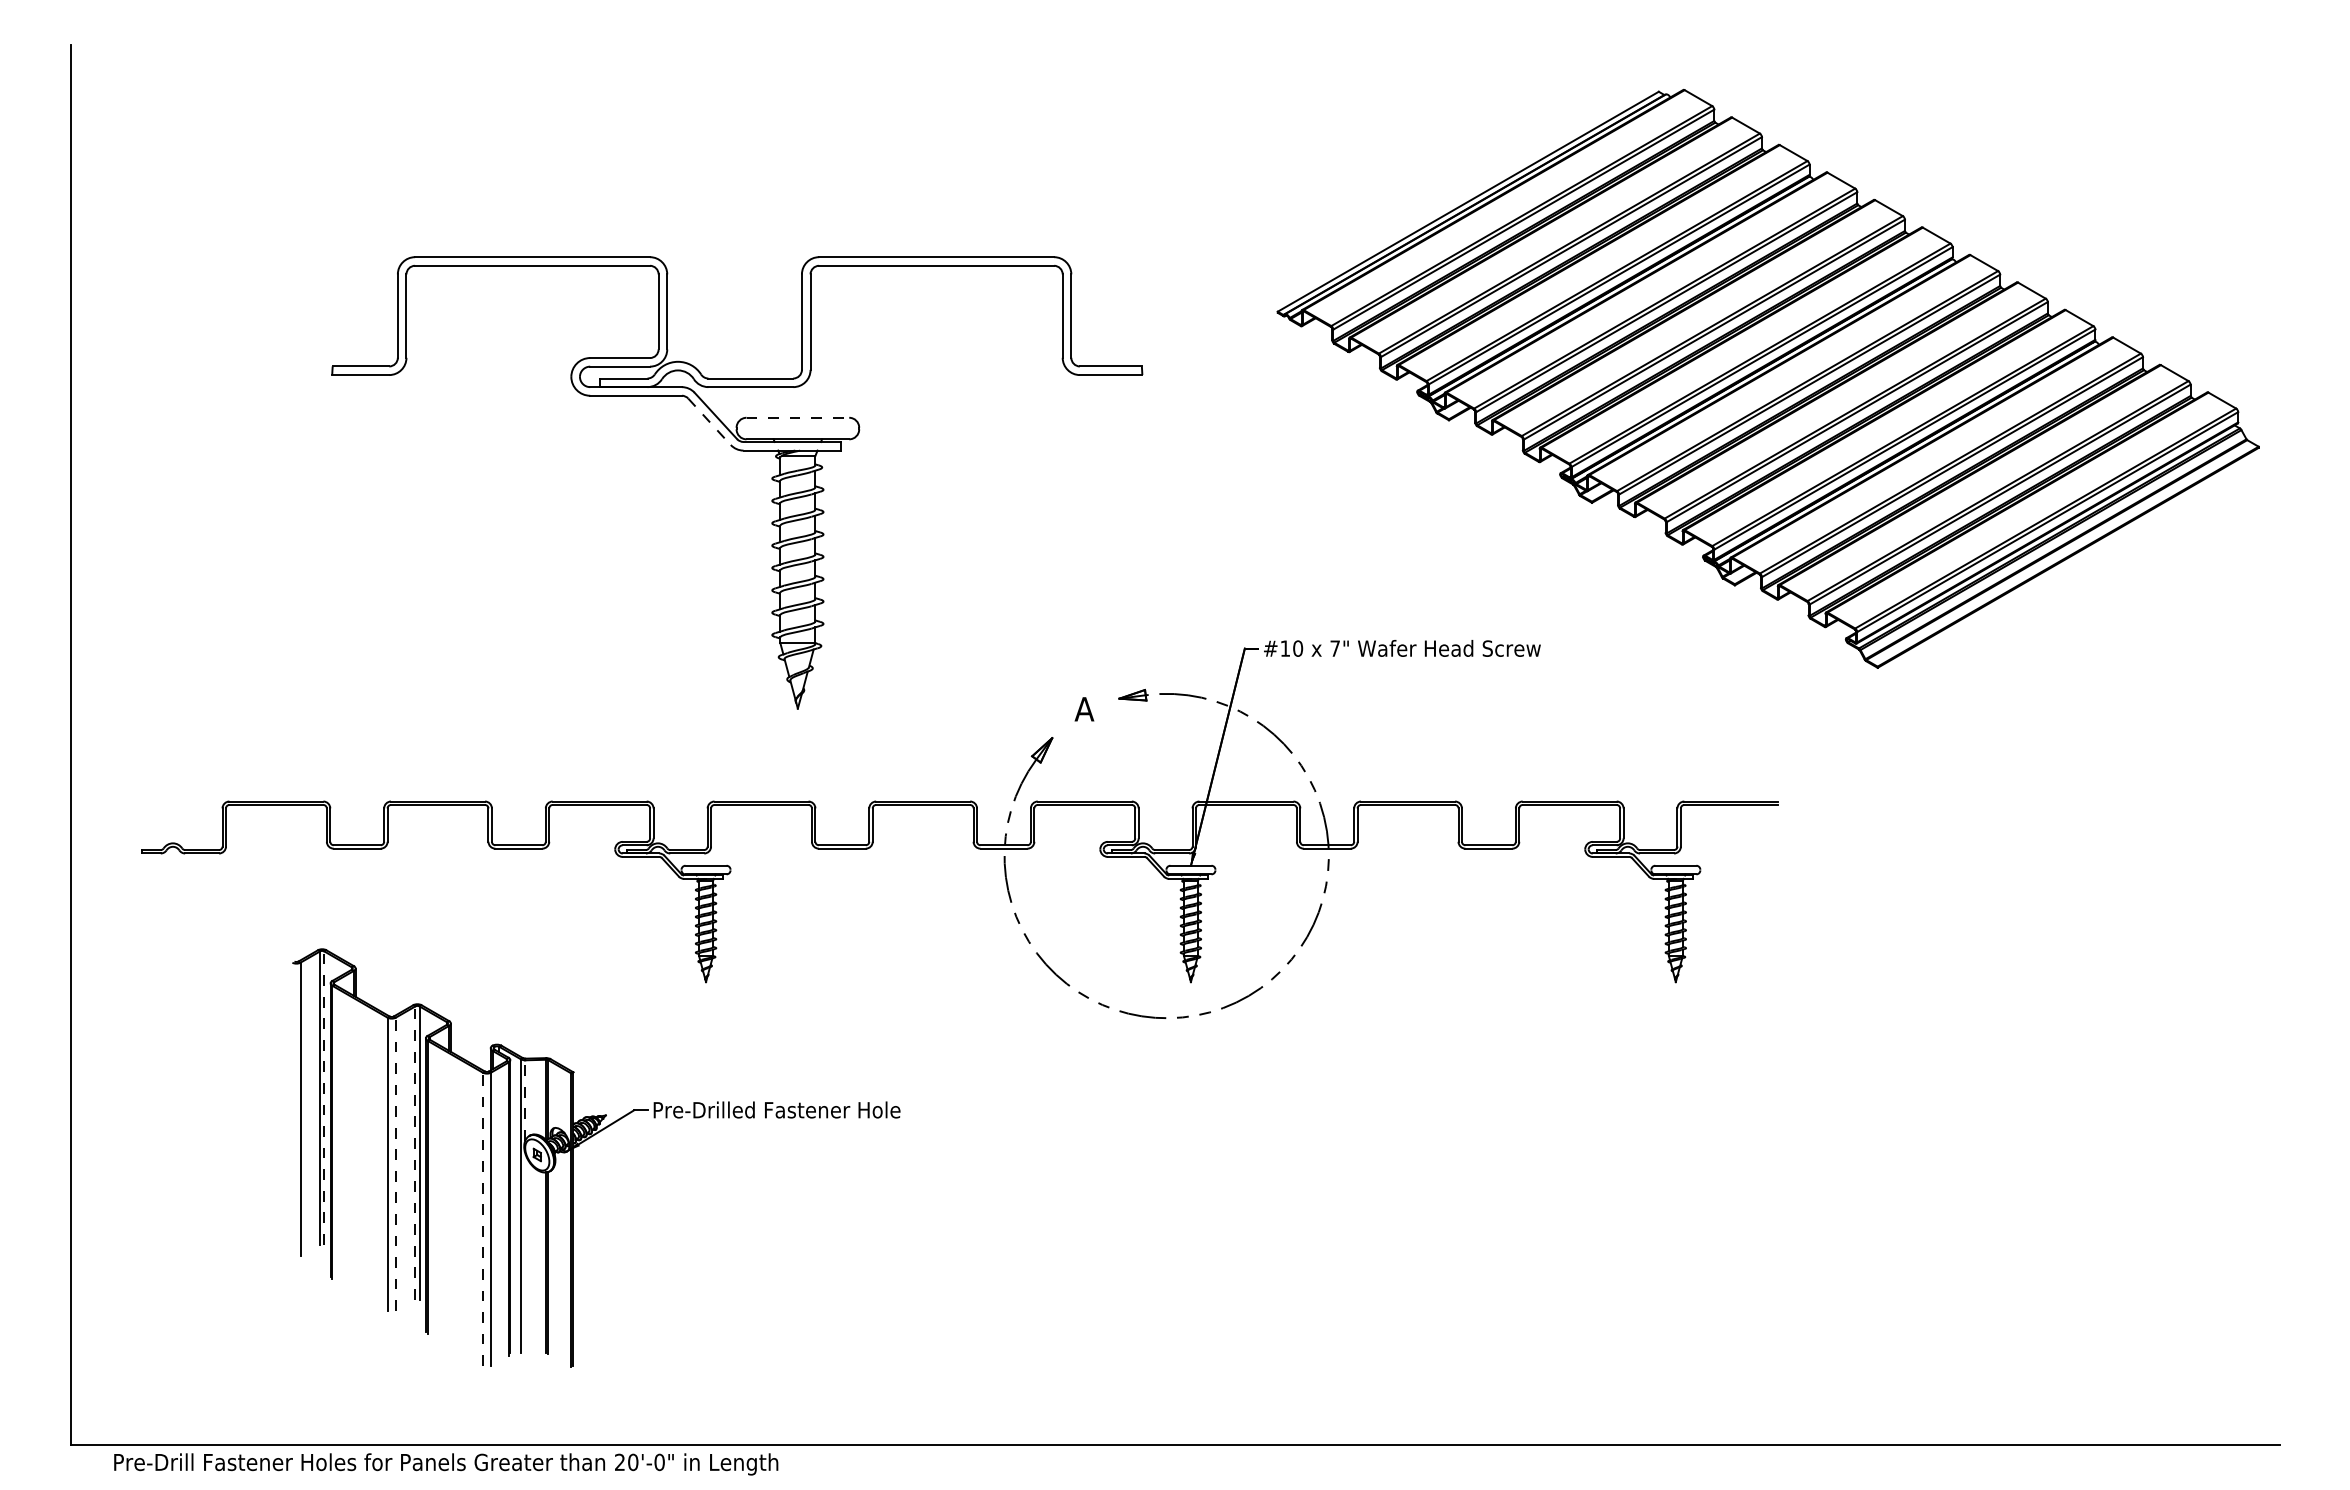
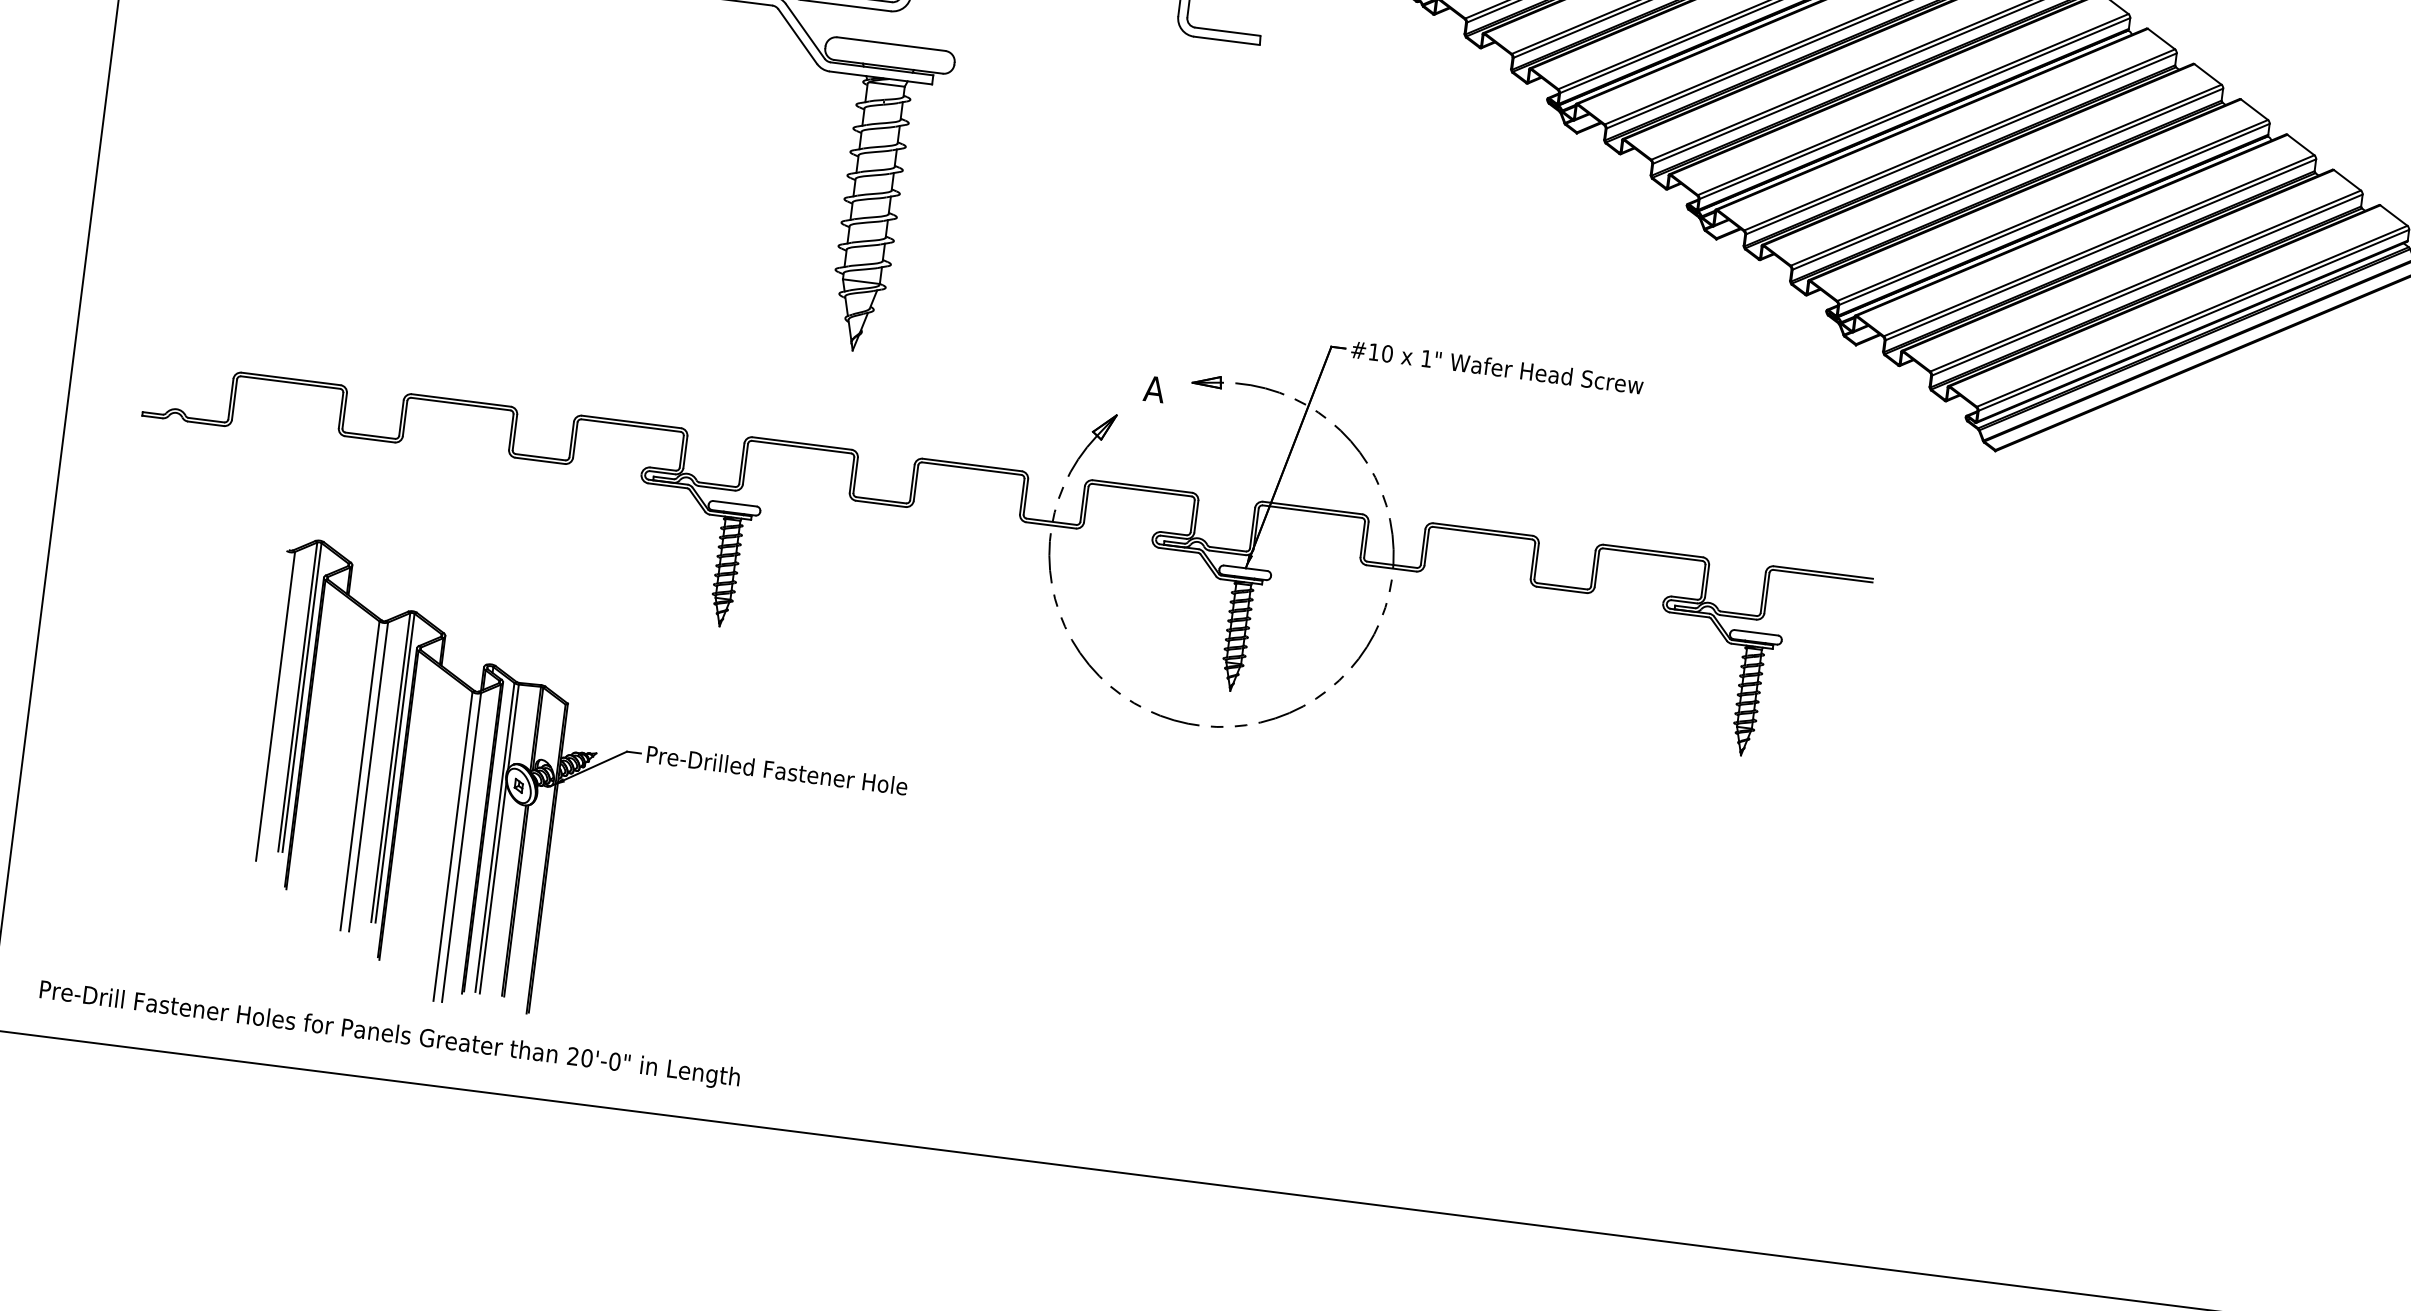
line: (798, 417) -> (892, 43), dashed -> solid
line: (709, 422) -> (797, 37), dashed -> solid
text: (1334, 648) -> (1425, 358), 7" -> 1"
line: (324, 1098) -> (302, 698), dashed -> solid
line: (525, 1100) -> (513, 726), dashed -> solid
line: (415, 1152) -> (390, 767), dashed -> solid
line: (395, 1164) -> (368, 777), dashed -> solid
line: (482, 1219) -> (452, 846), dashed -> solid
line: (525, 1253) -> (493, 888), added
text: (446, 1464) -> (390, 1035), moved

